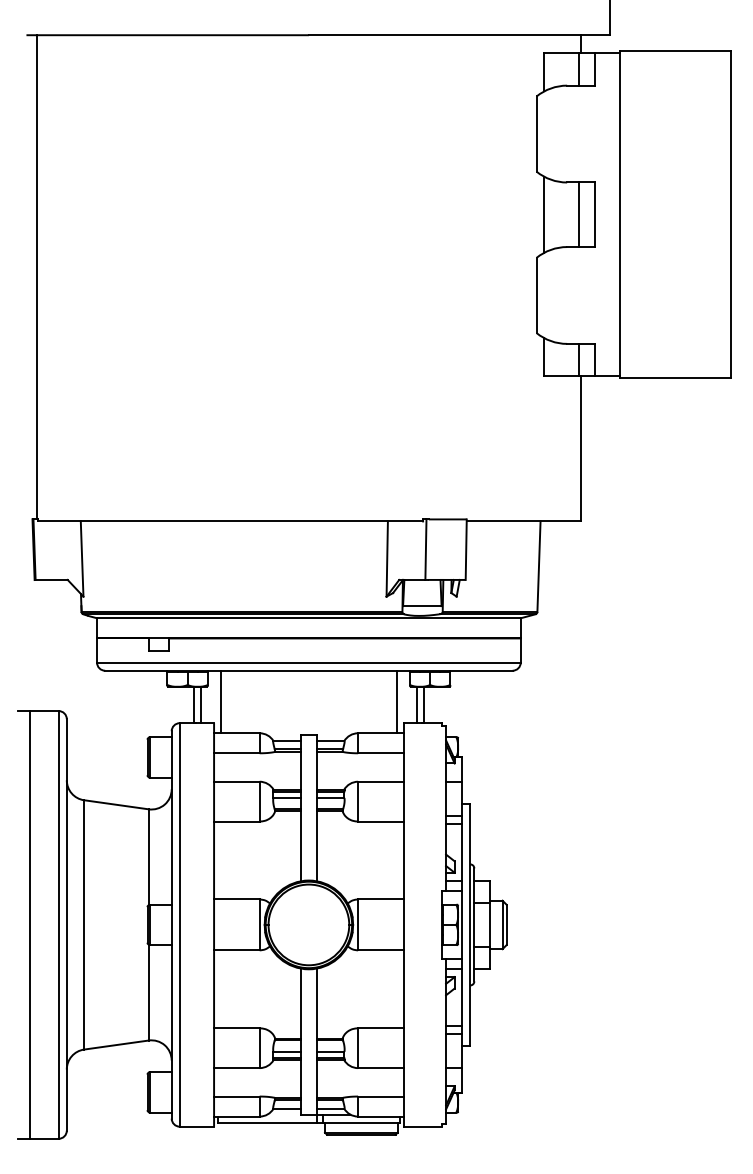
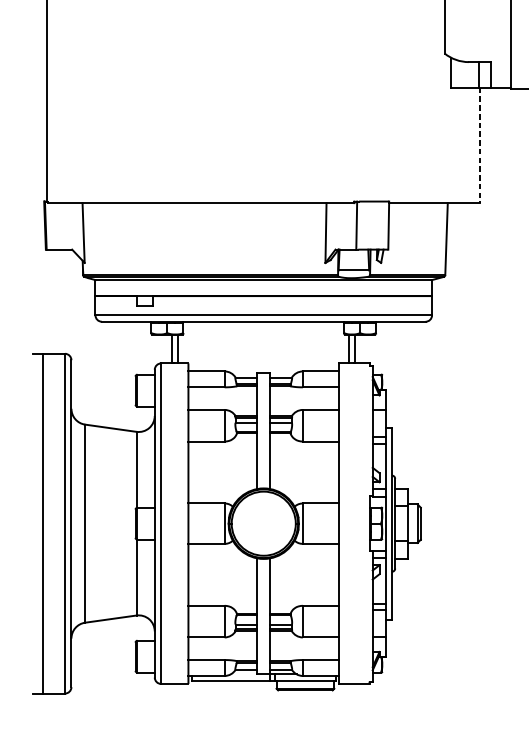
line: (581, 448) -> (480, 145), solid -> dashed
line: (221, 701) -> (194, 346), removed
line: (396, 701) -> (333, 346), removed

